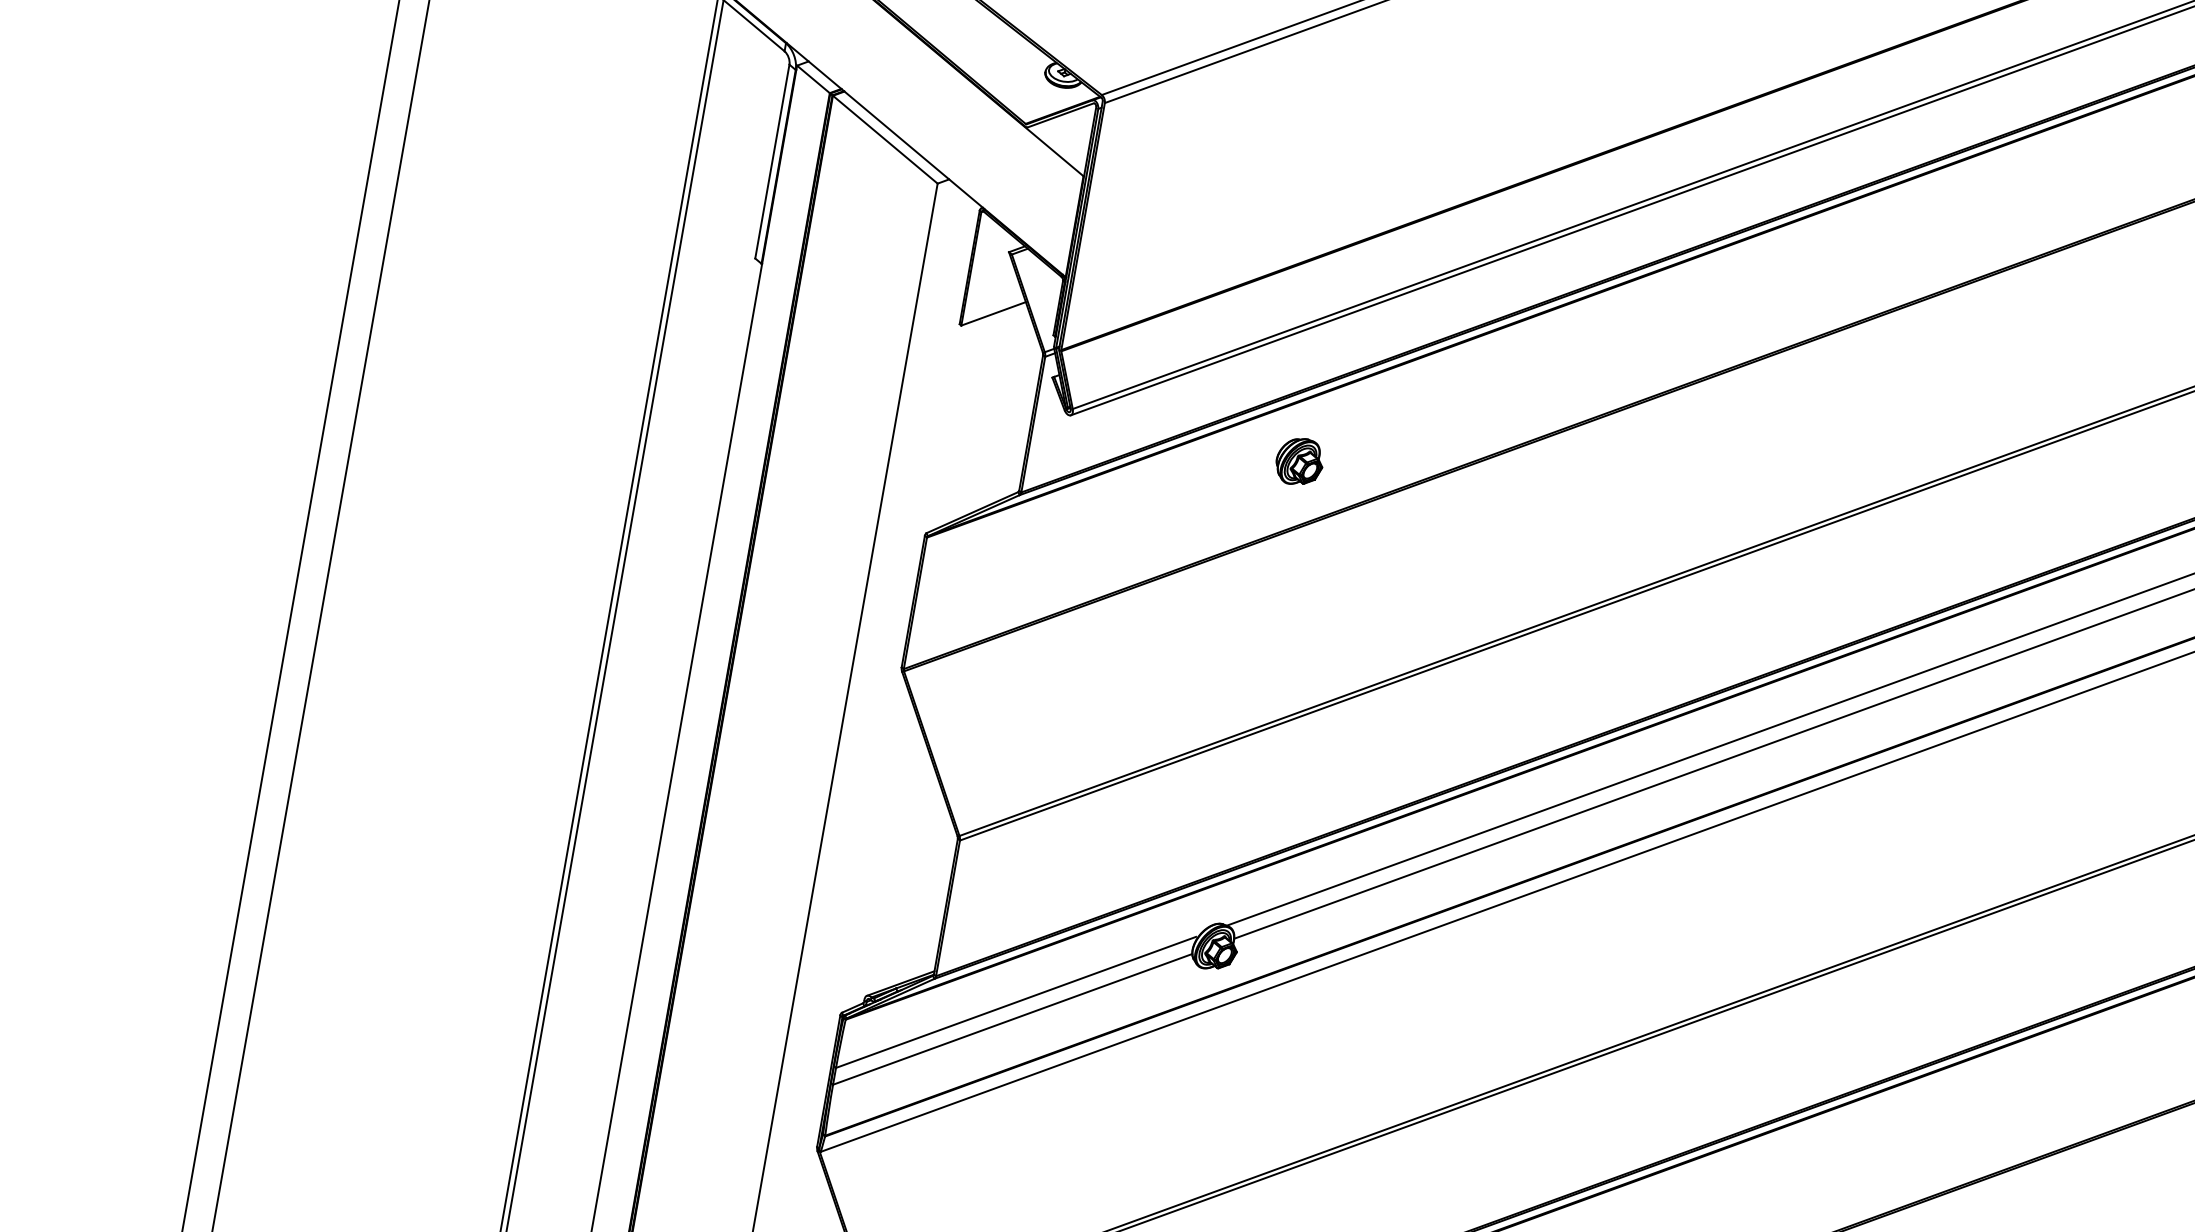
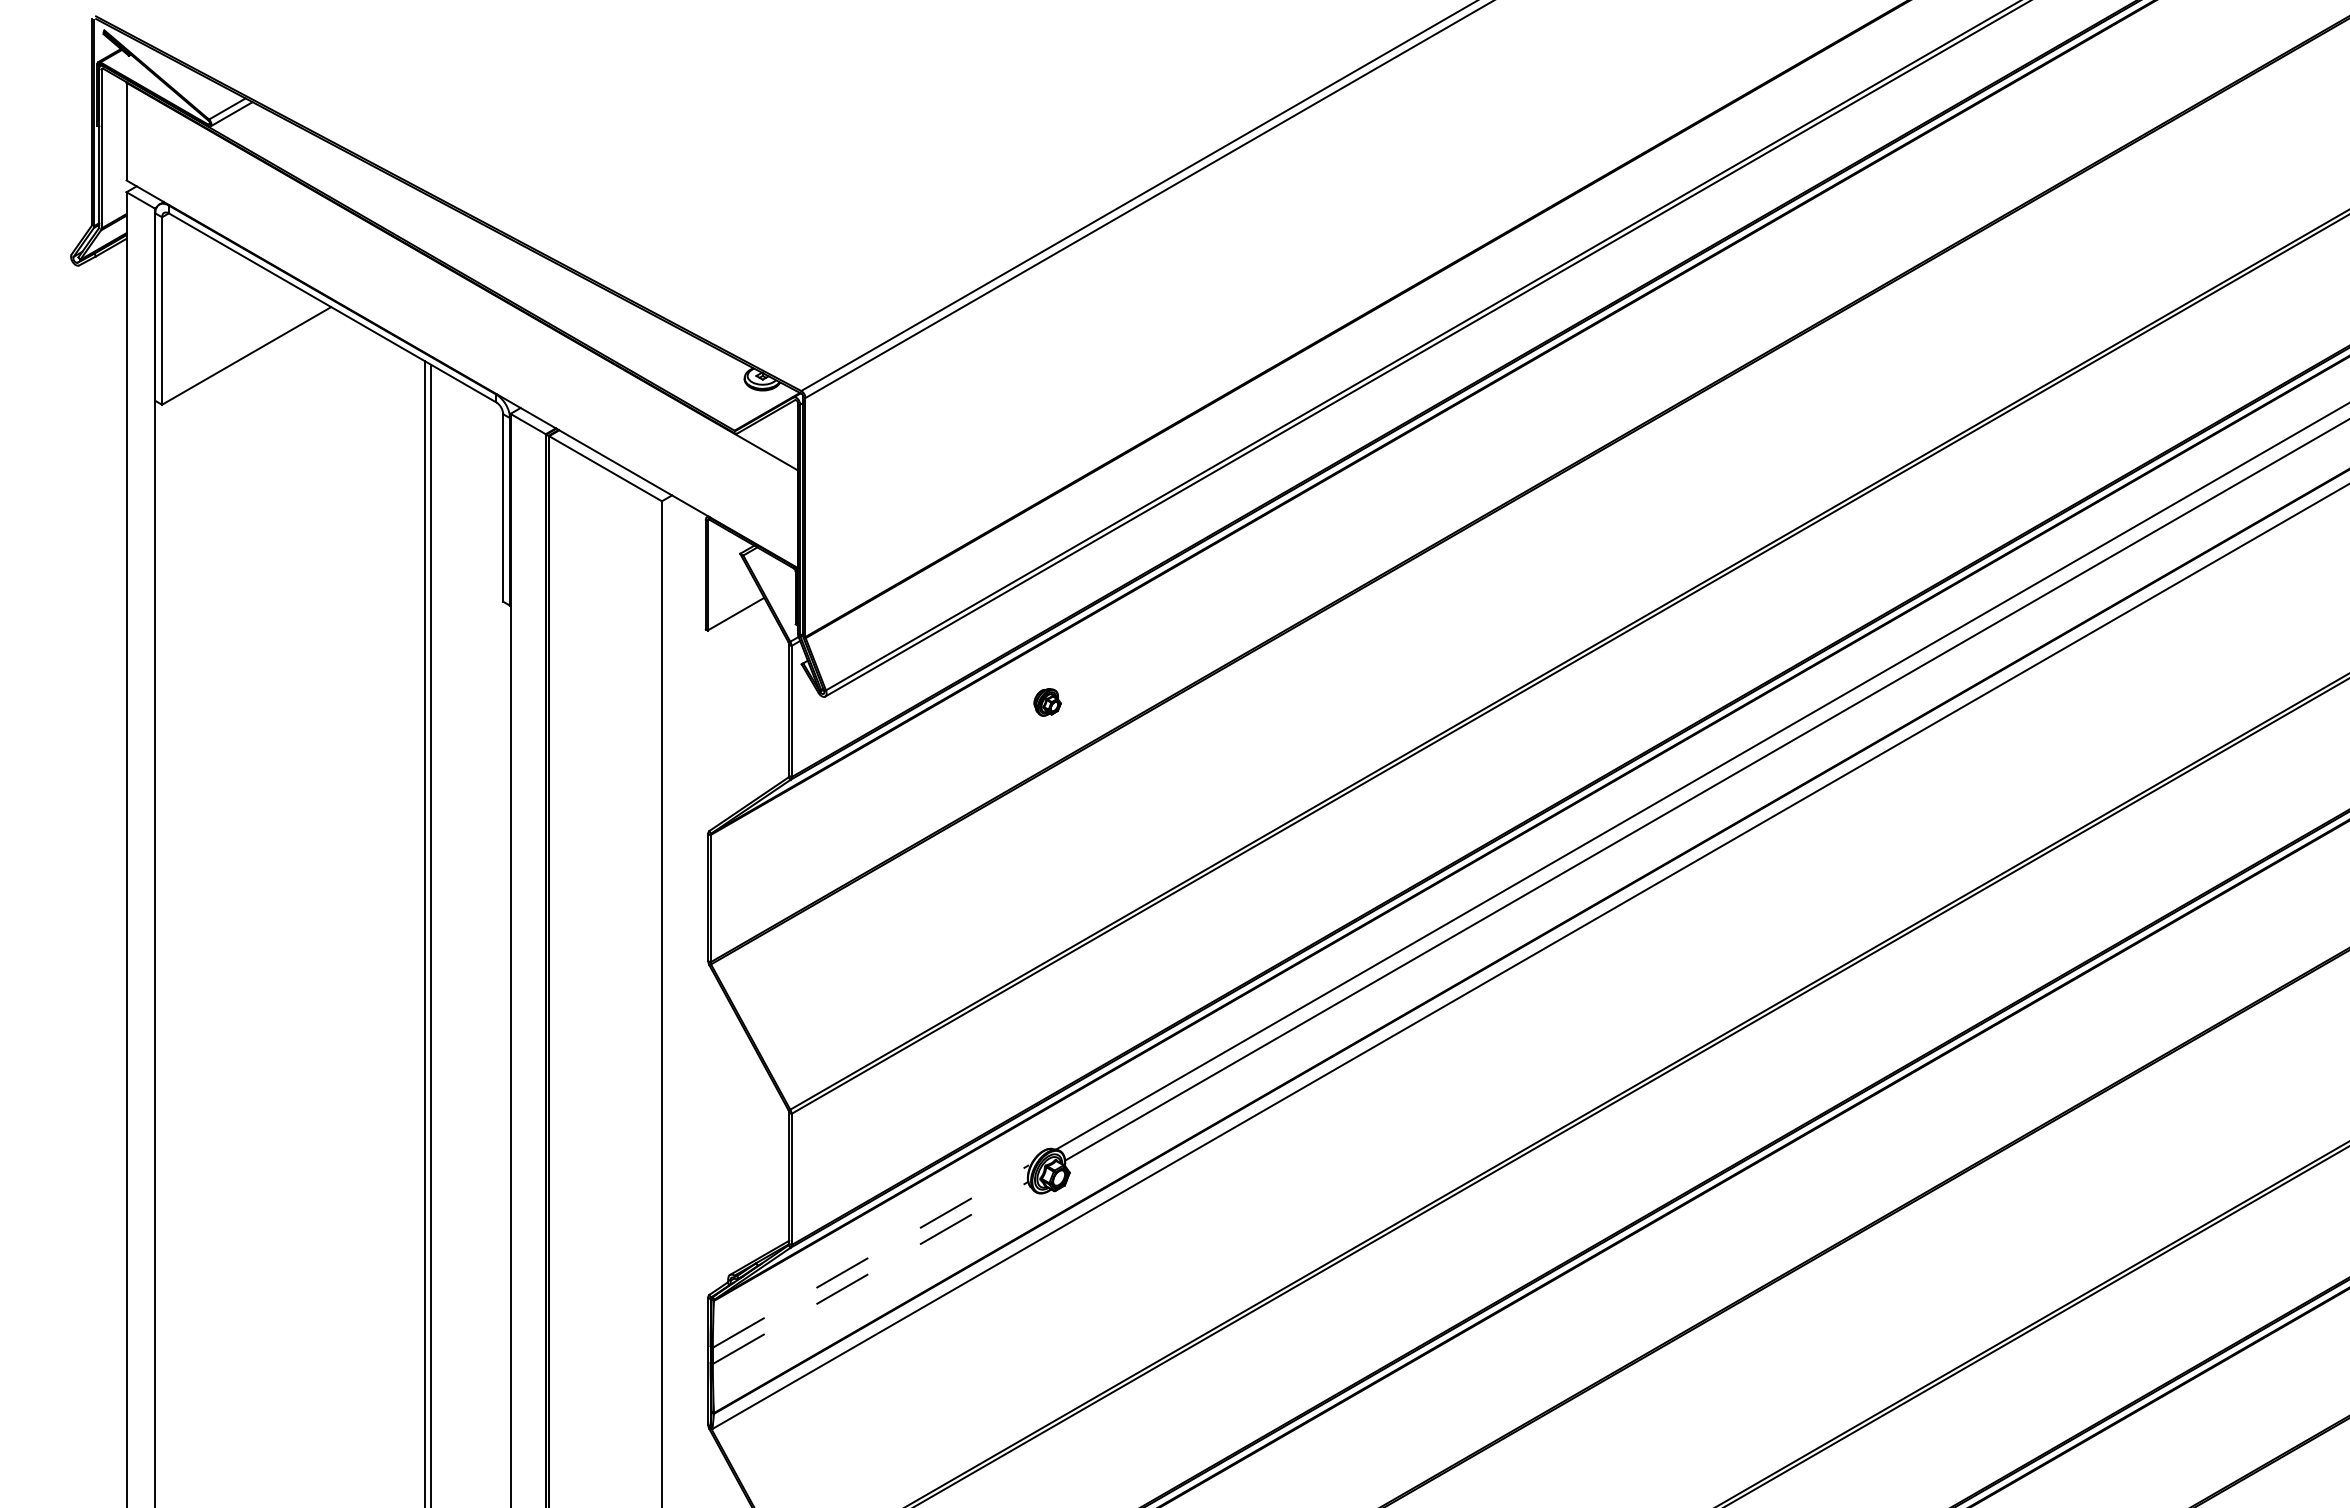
part: (1299, 461) -> (1047, 702), size x0.6
line: (1016, 1002) -> (871, 1256), solid -> dashed
line: (1013, 1019) -> (871, 1272), solid -> dashed

